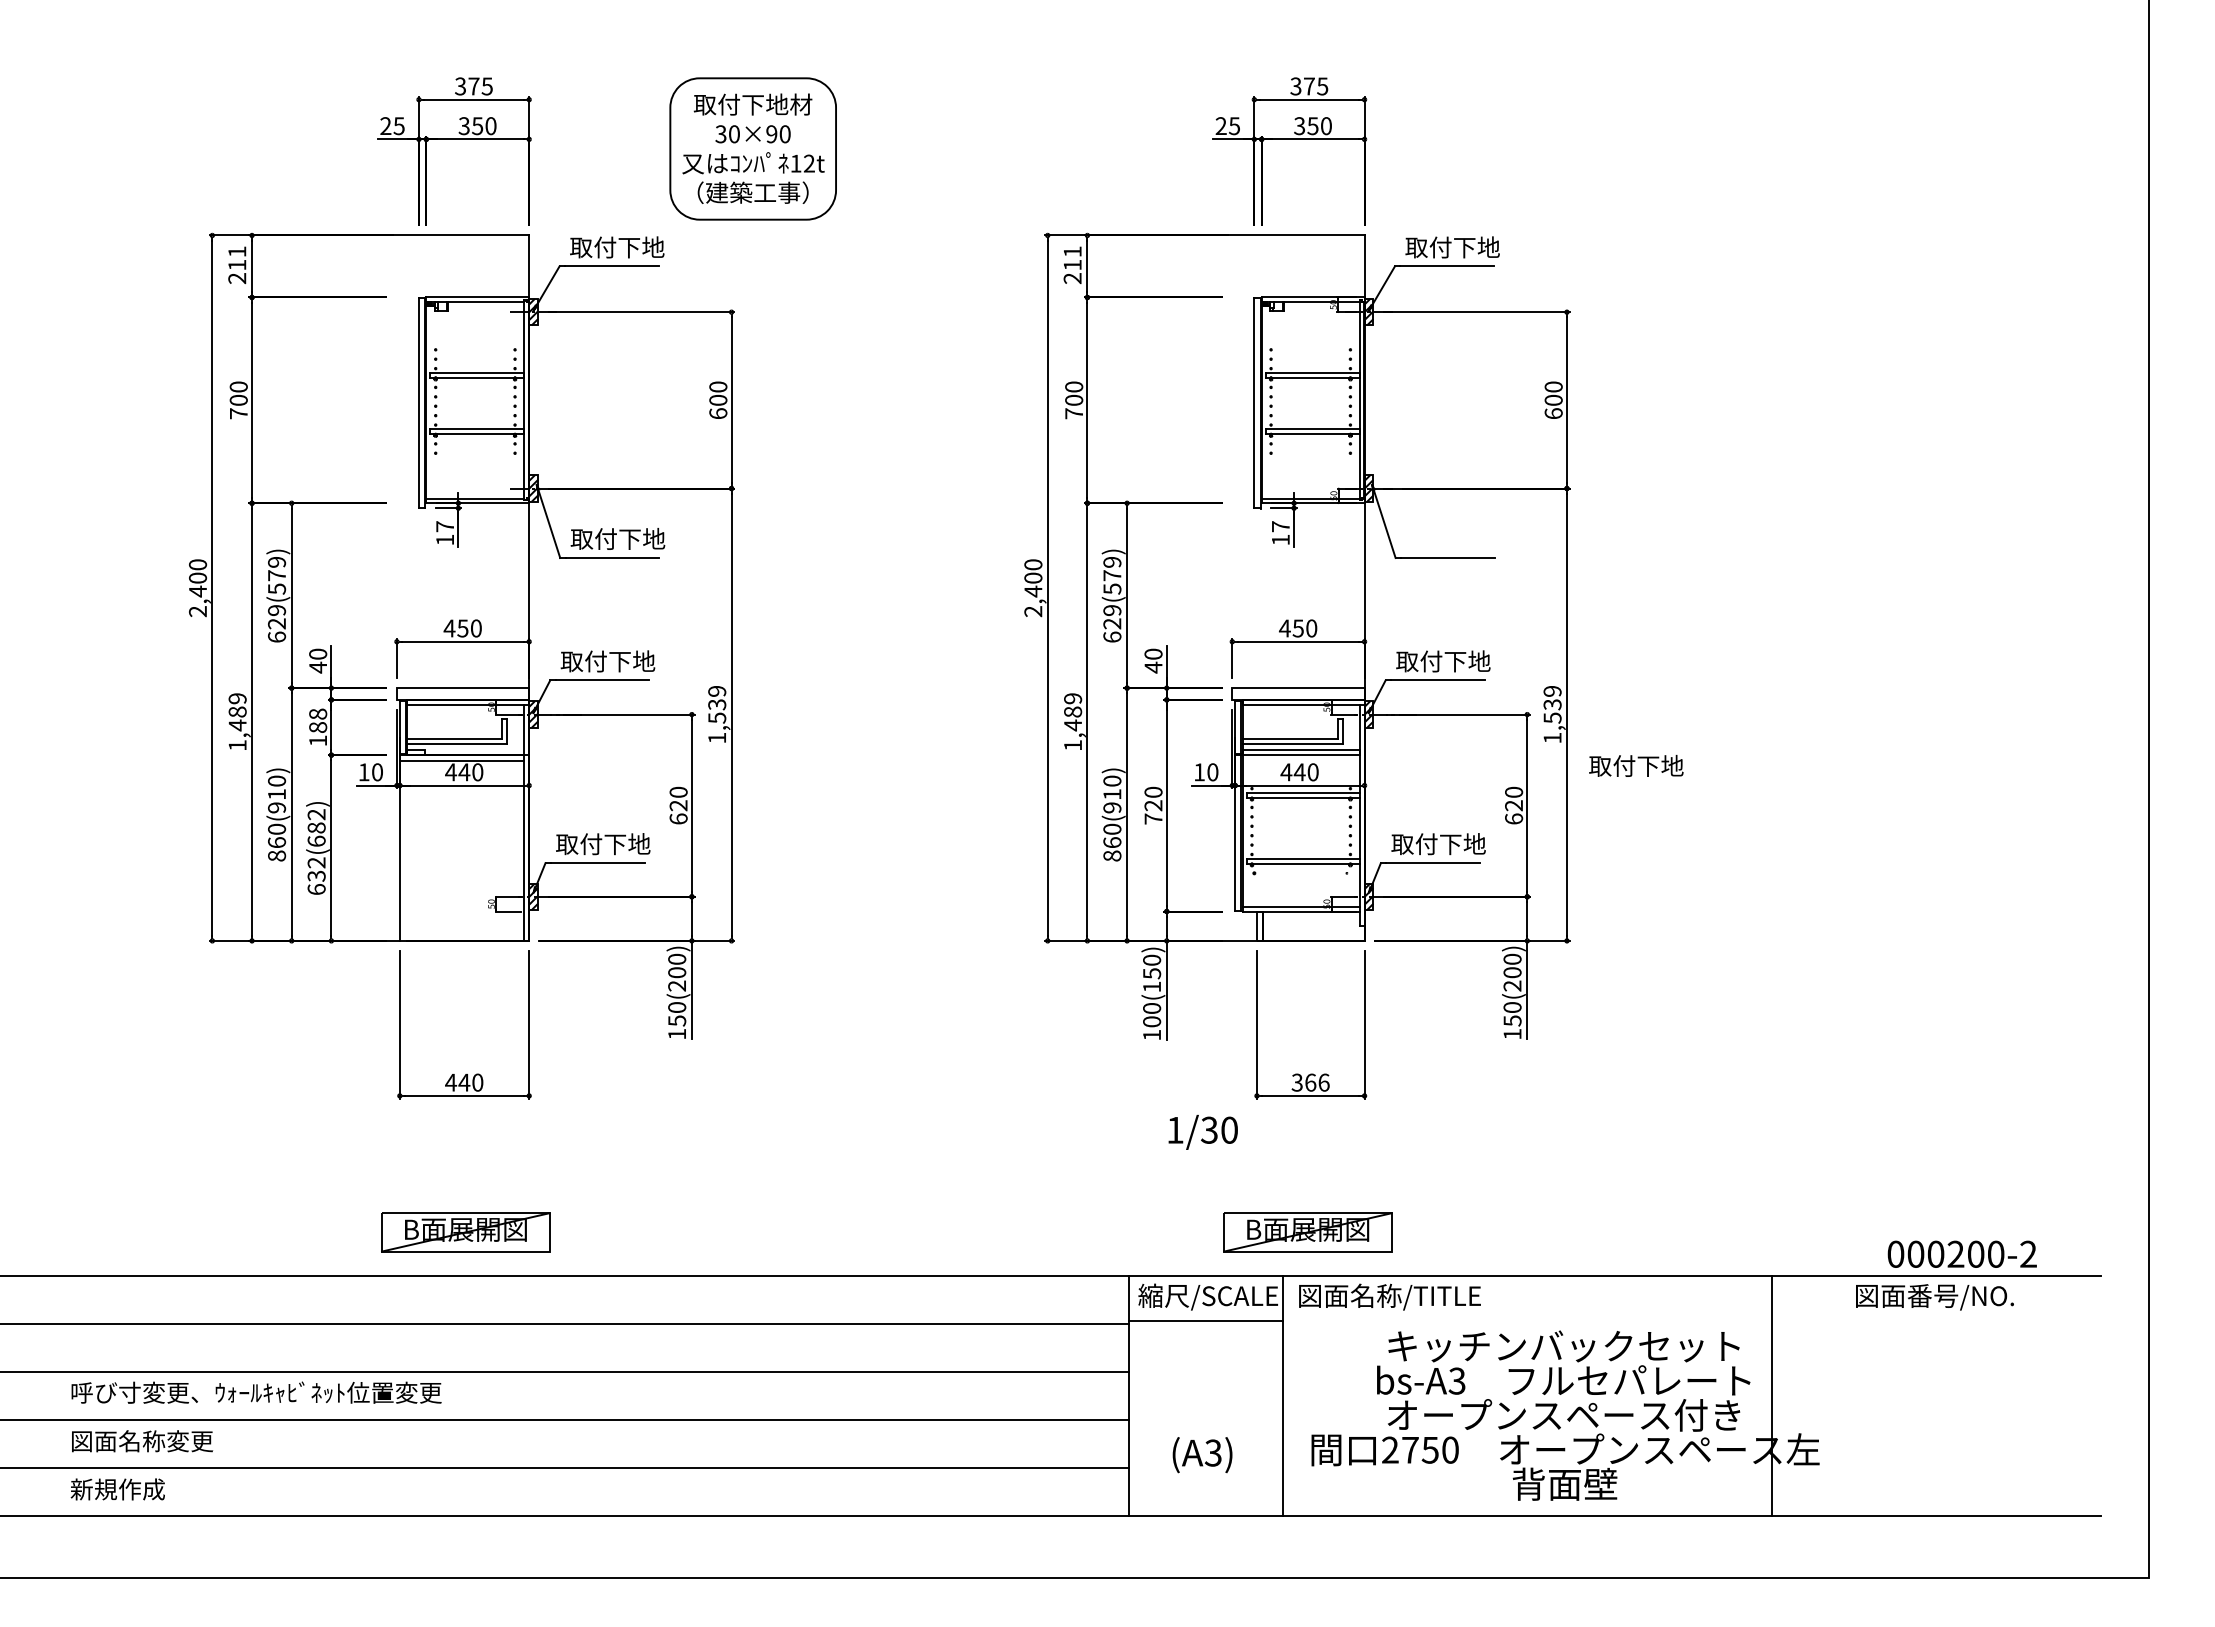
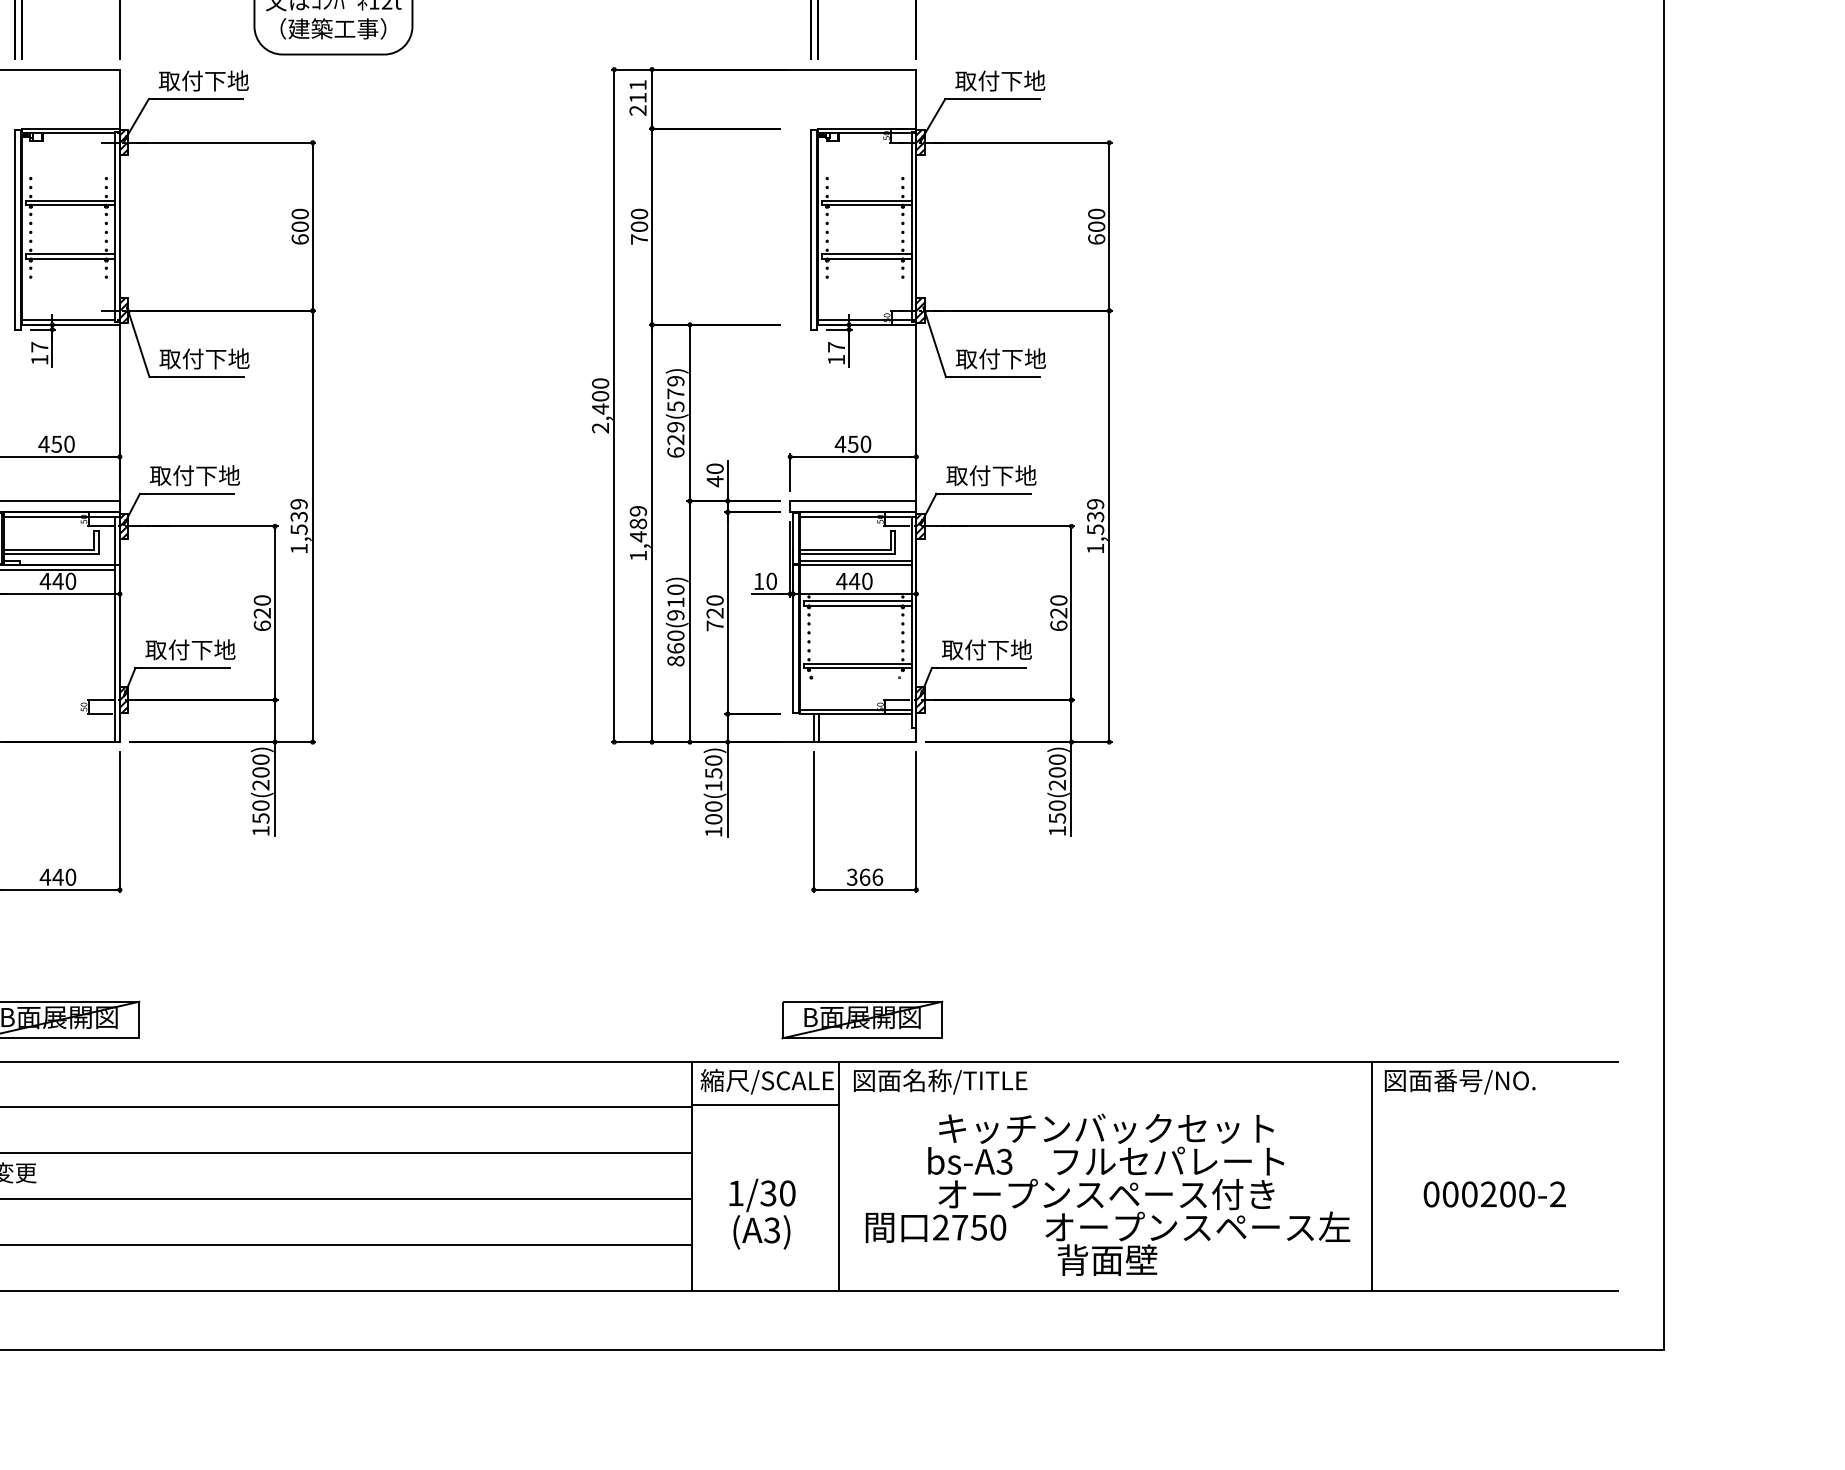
text: (1636, 765) -> (1001, 358), moved
text: (1202, 1132) -> (761, 1195), moved
text: (1961, 1253) -> (1494, 1193), moved
line: (1771, 1396) -> (1371, 1176), moved

